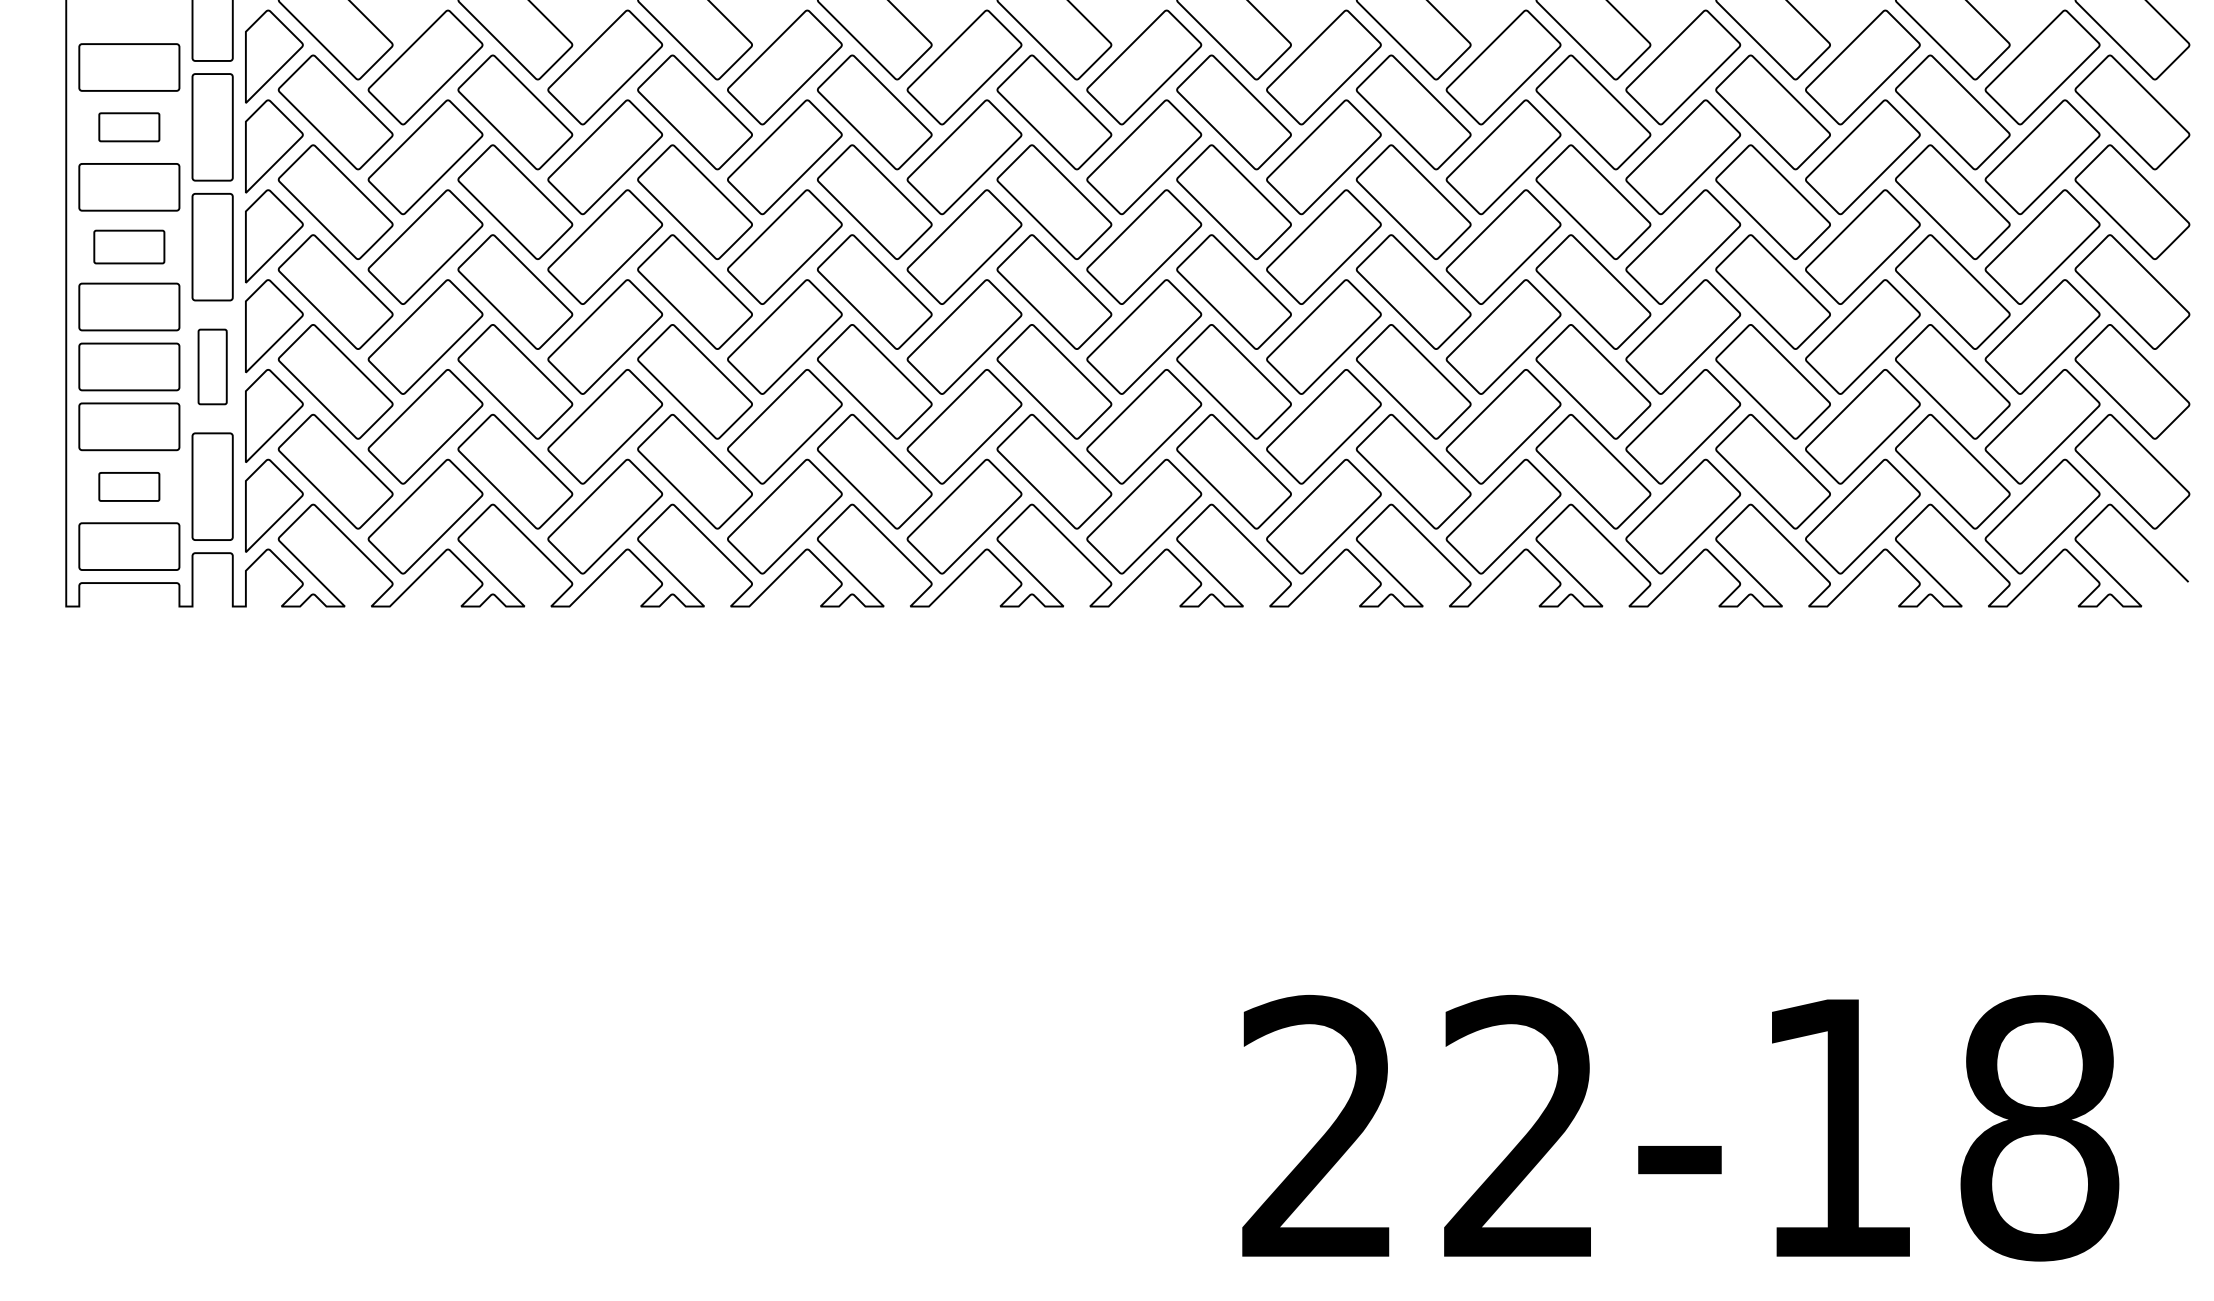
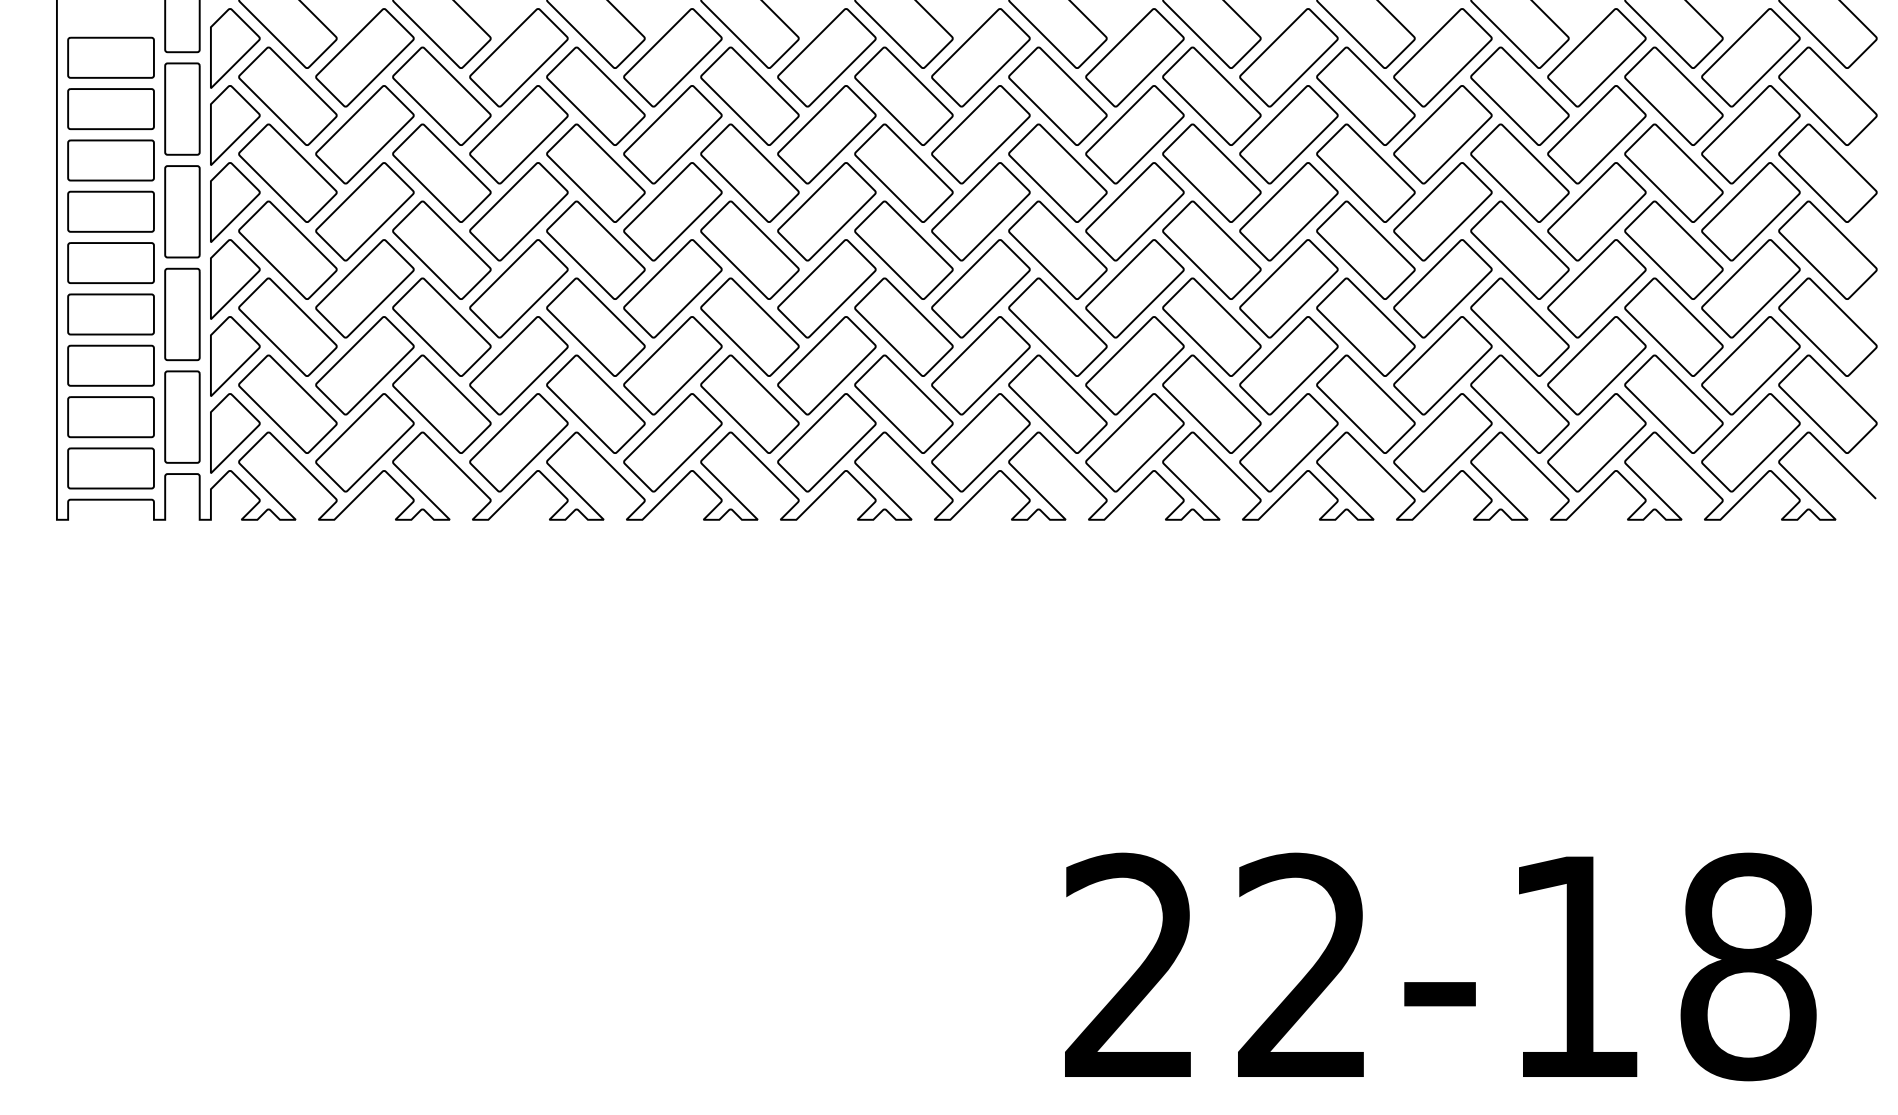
part: (128, 126) -> (110, 108), size x1.67
part: (128, 246) -> (110, 211), size x1.43
part: (212, 366) -> (182, 314), size x1.43
part: (128, 487) -> (110, 417), size x1.67

